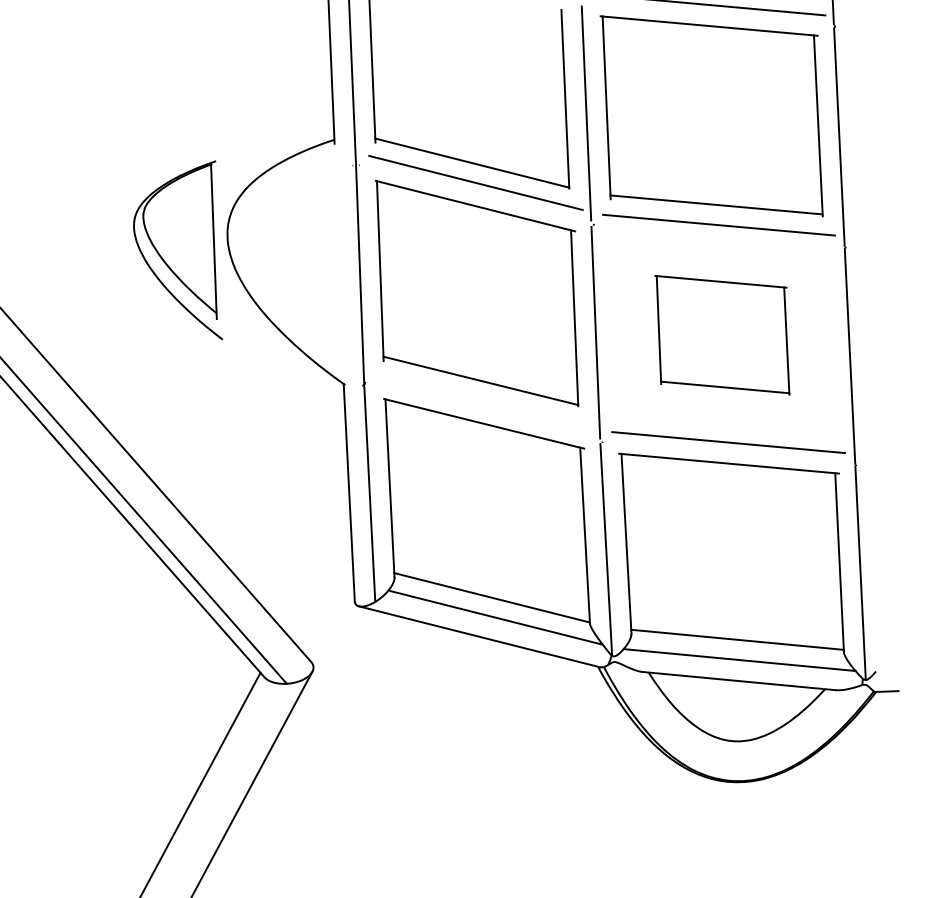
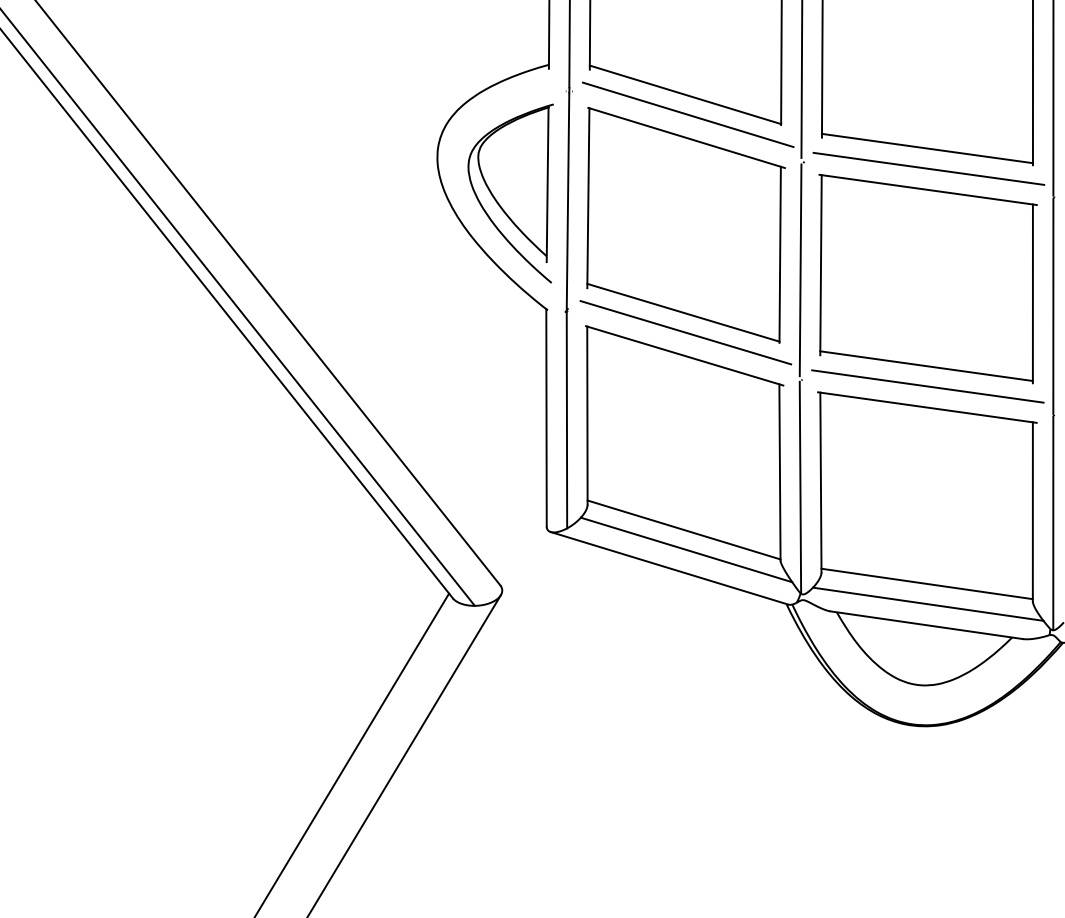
part: (177, 252) -> (510, 193), moved
part: (722, 334) -> (927, 278), size x1.67
line: (483, 400) -> (685, 332), added

